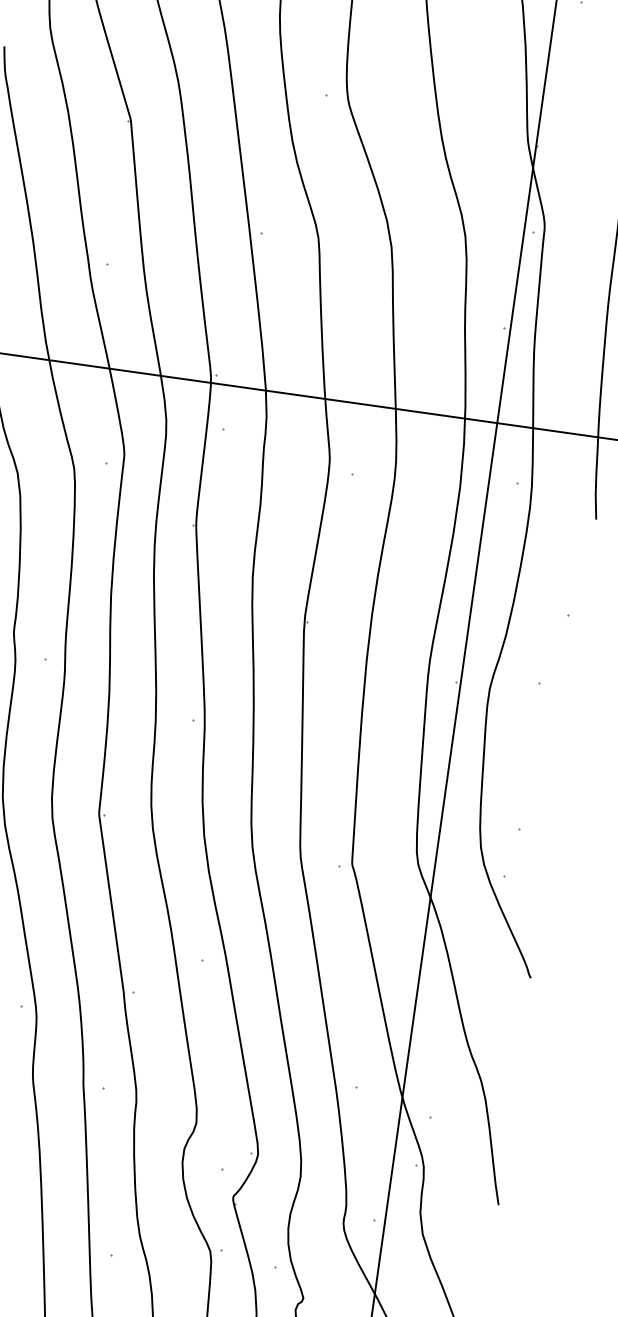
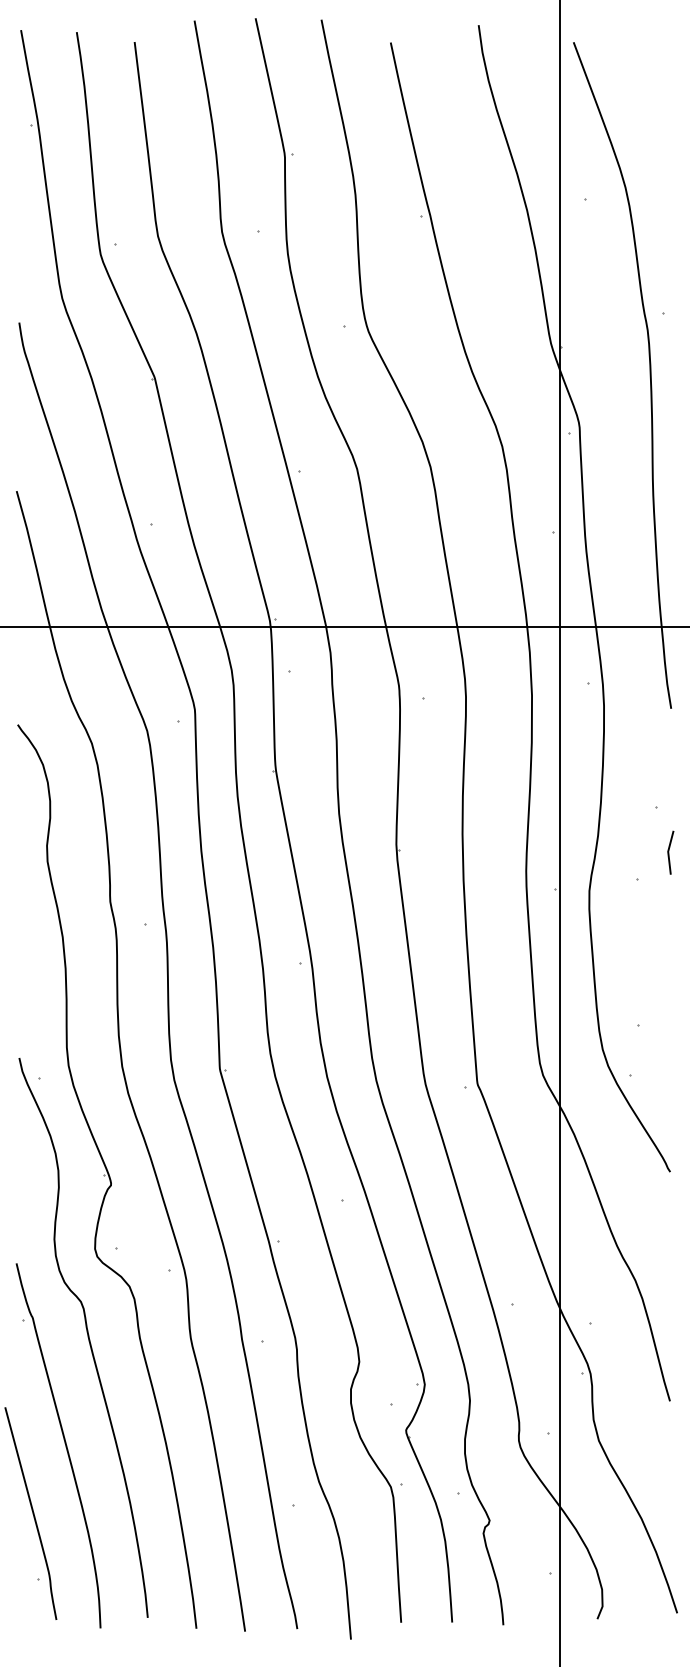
line: (574, 661) -> (669, 852), added

